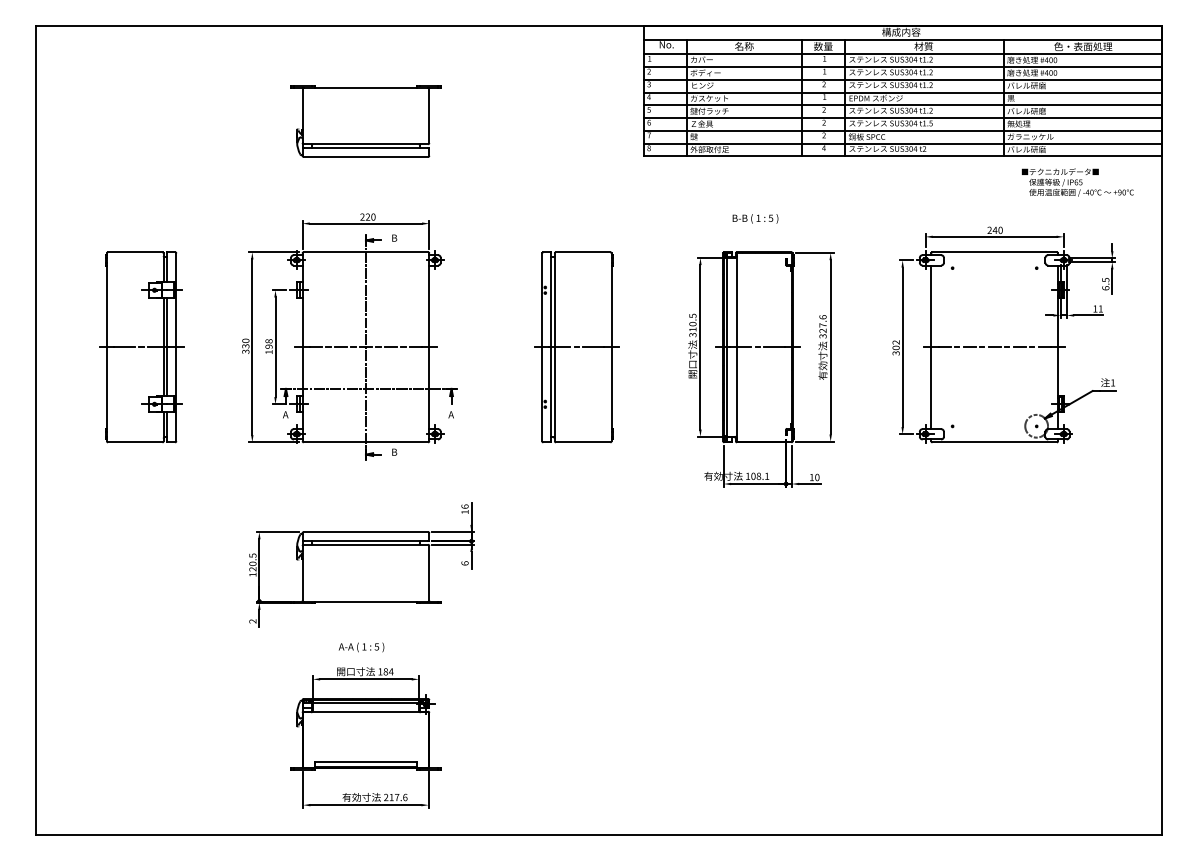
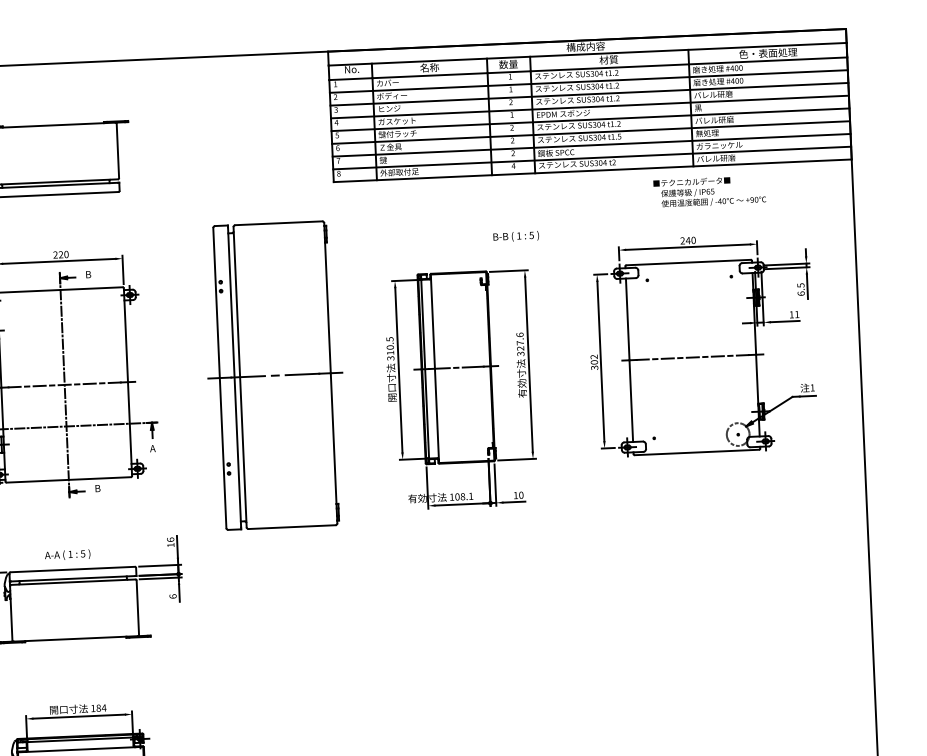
text: (1077, 182) -> (709, 191), moved
text: (755, 218) -> (516, 236), moved
part: (576, 347) -> (275, 375), size x1.6
text: (361, 647) -> (67, 555), moved

